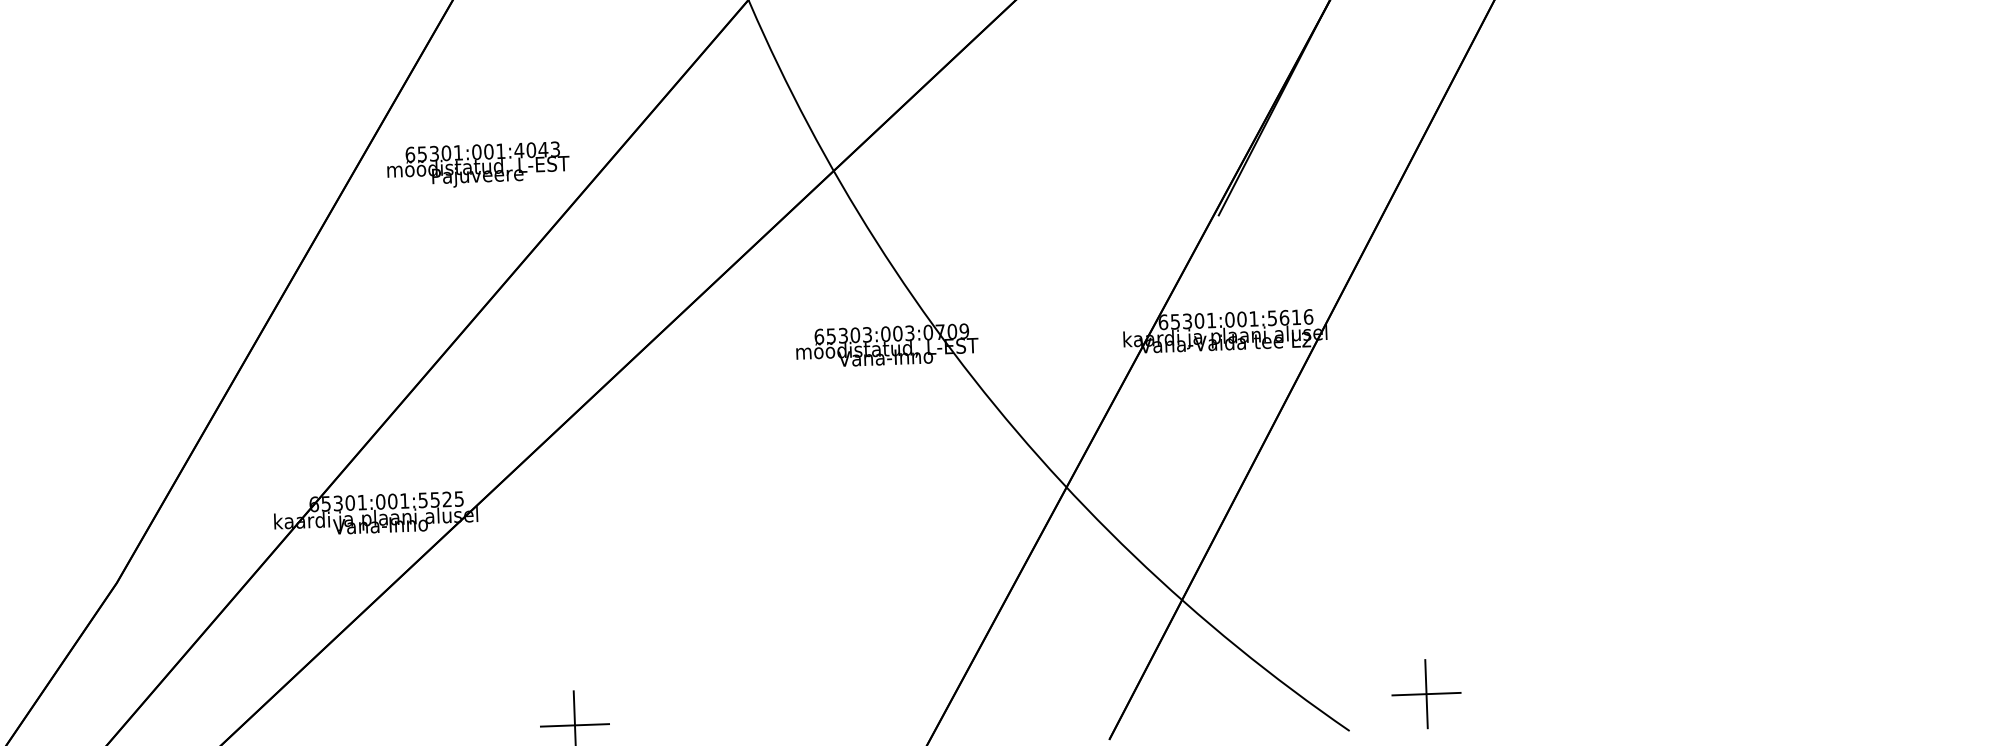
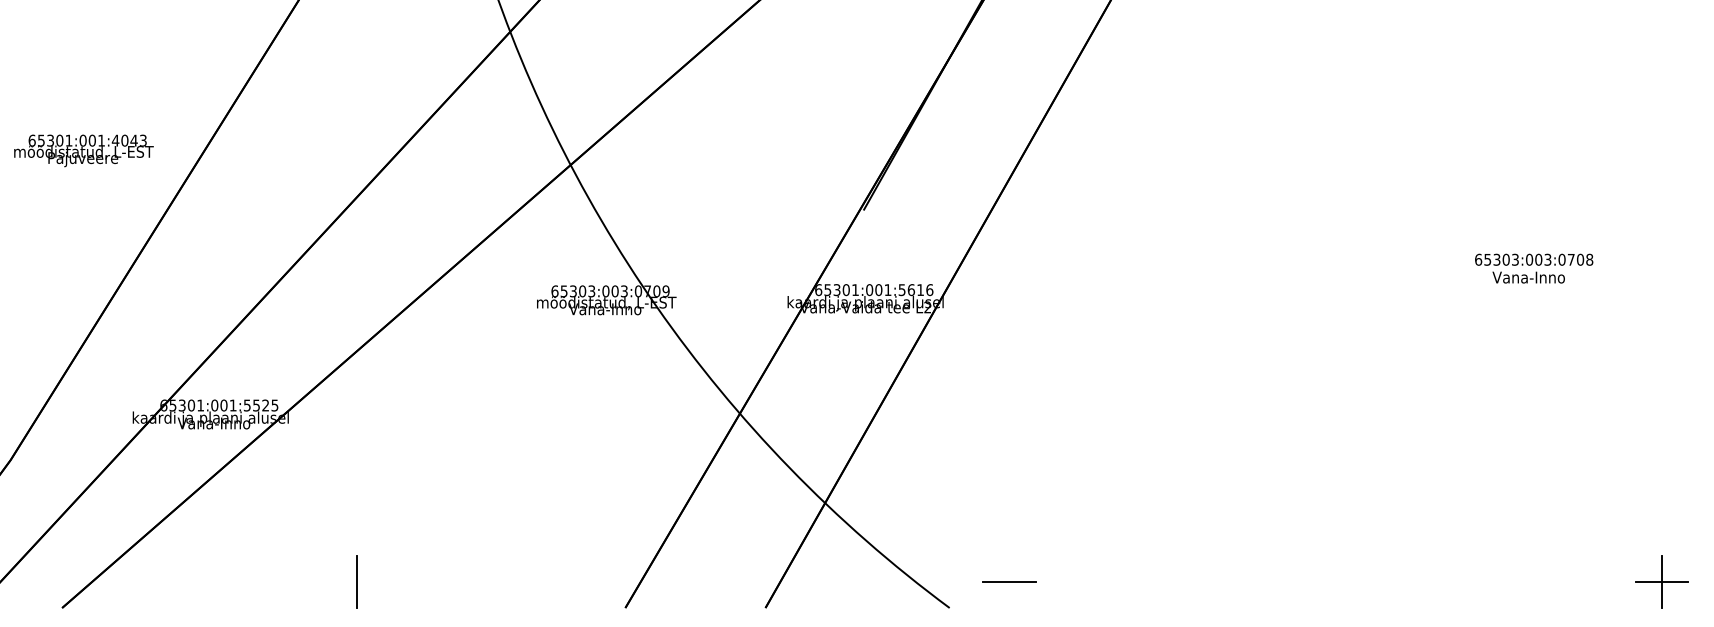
text: (477, 164) -> (83, 150), moved
line: (1426, 693) -> (1009, 581), removed
line: (575, 724) -> (357, 581), removed

